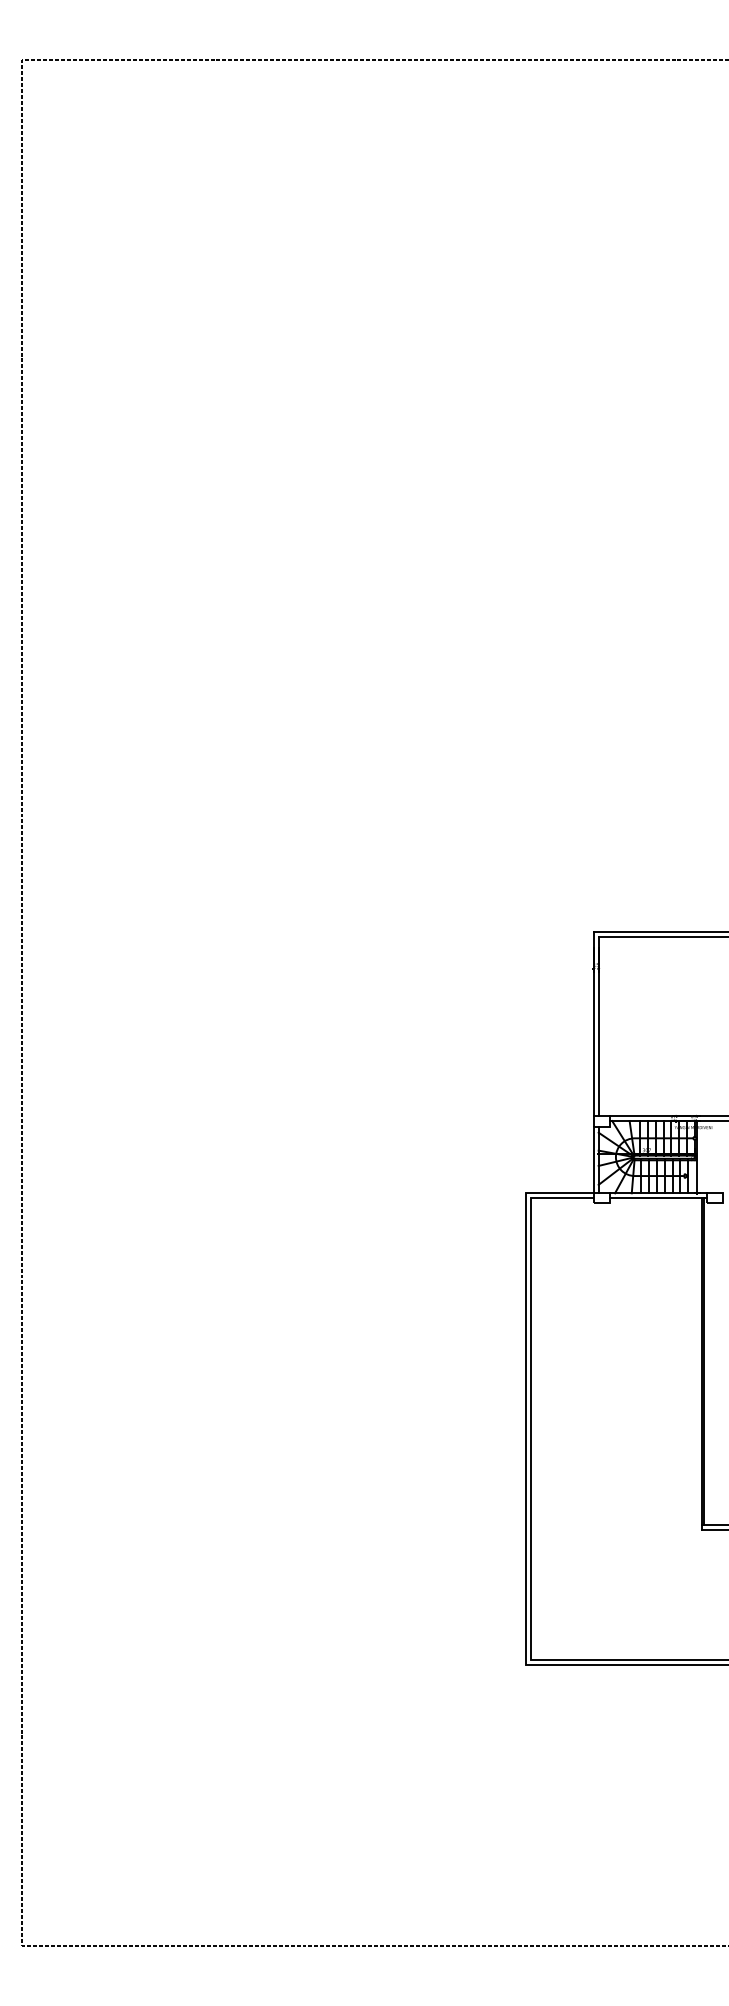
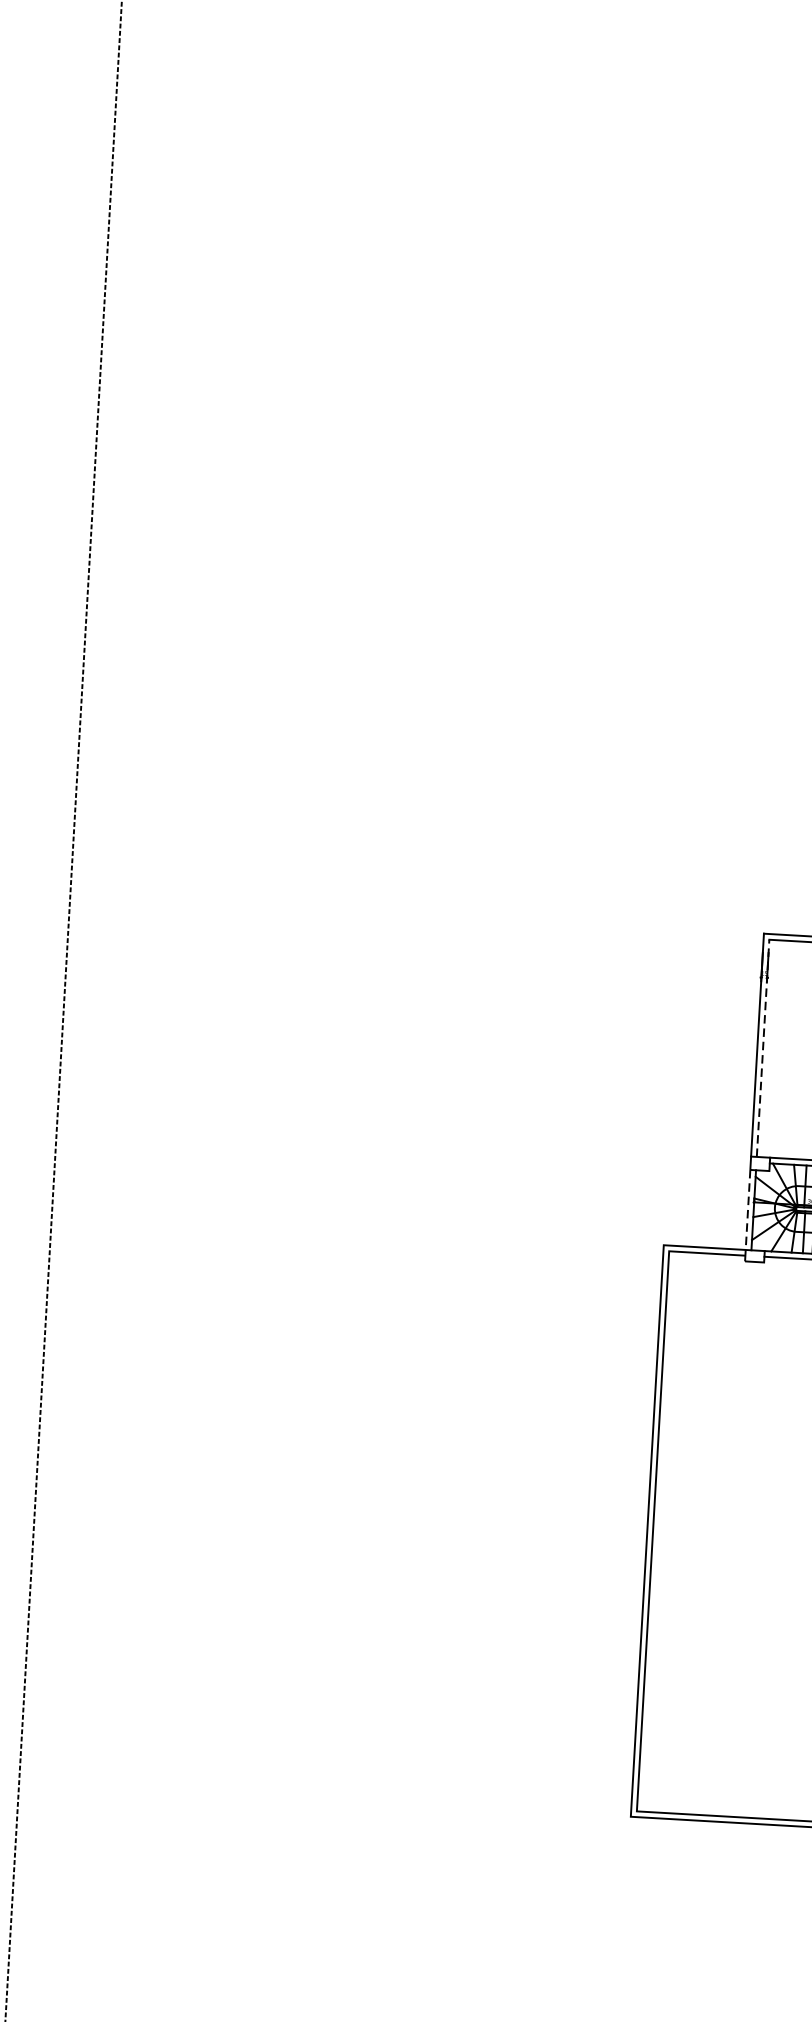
line: (598, 1026) -> (762, 1048), solid -> dashed
line: (593, 1160) -> (747, 1210), solid -> dashed

